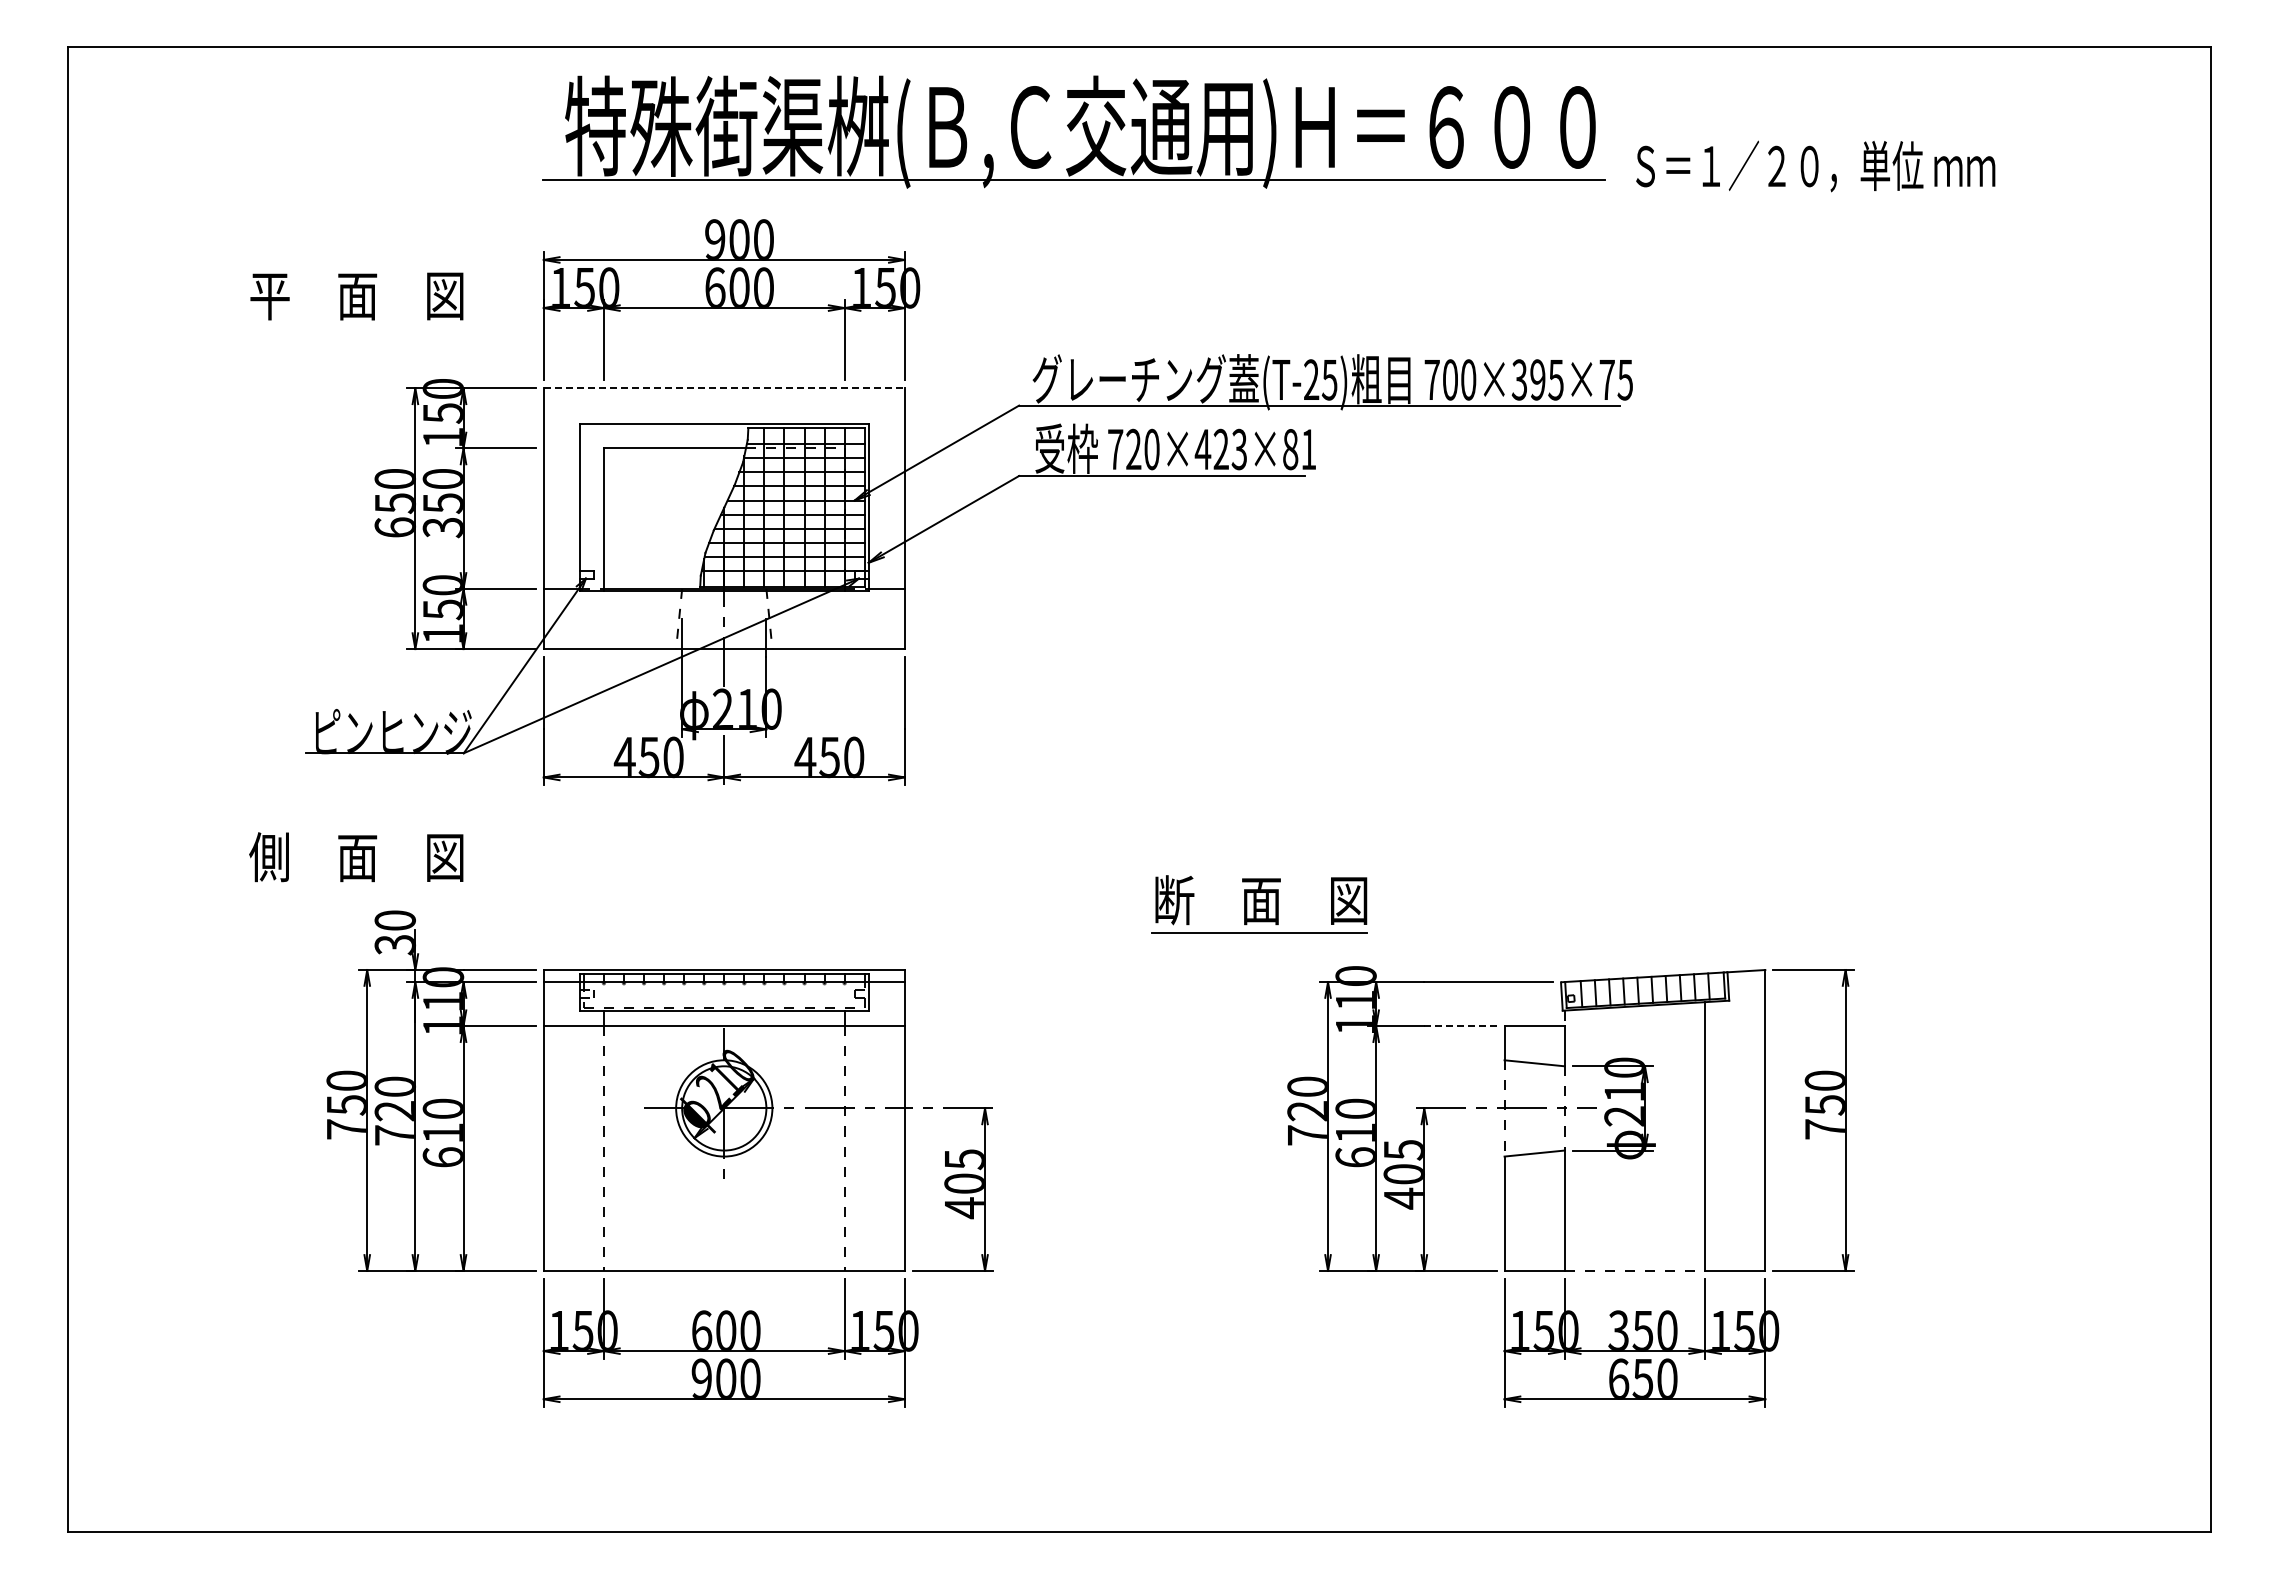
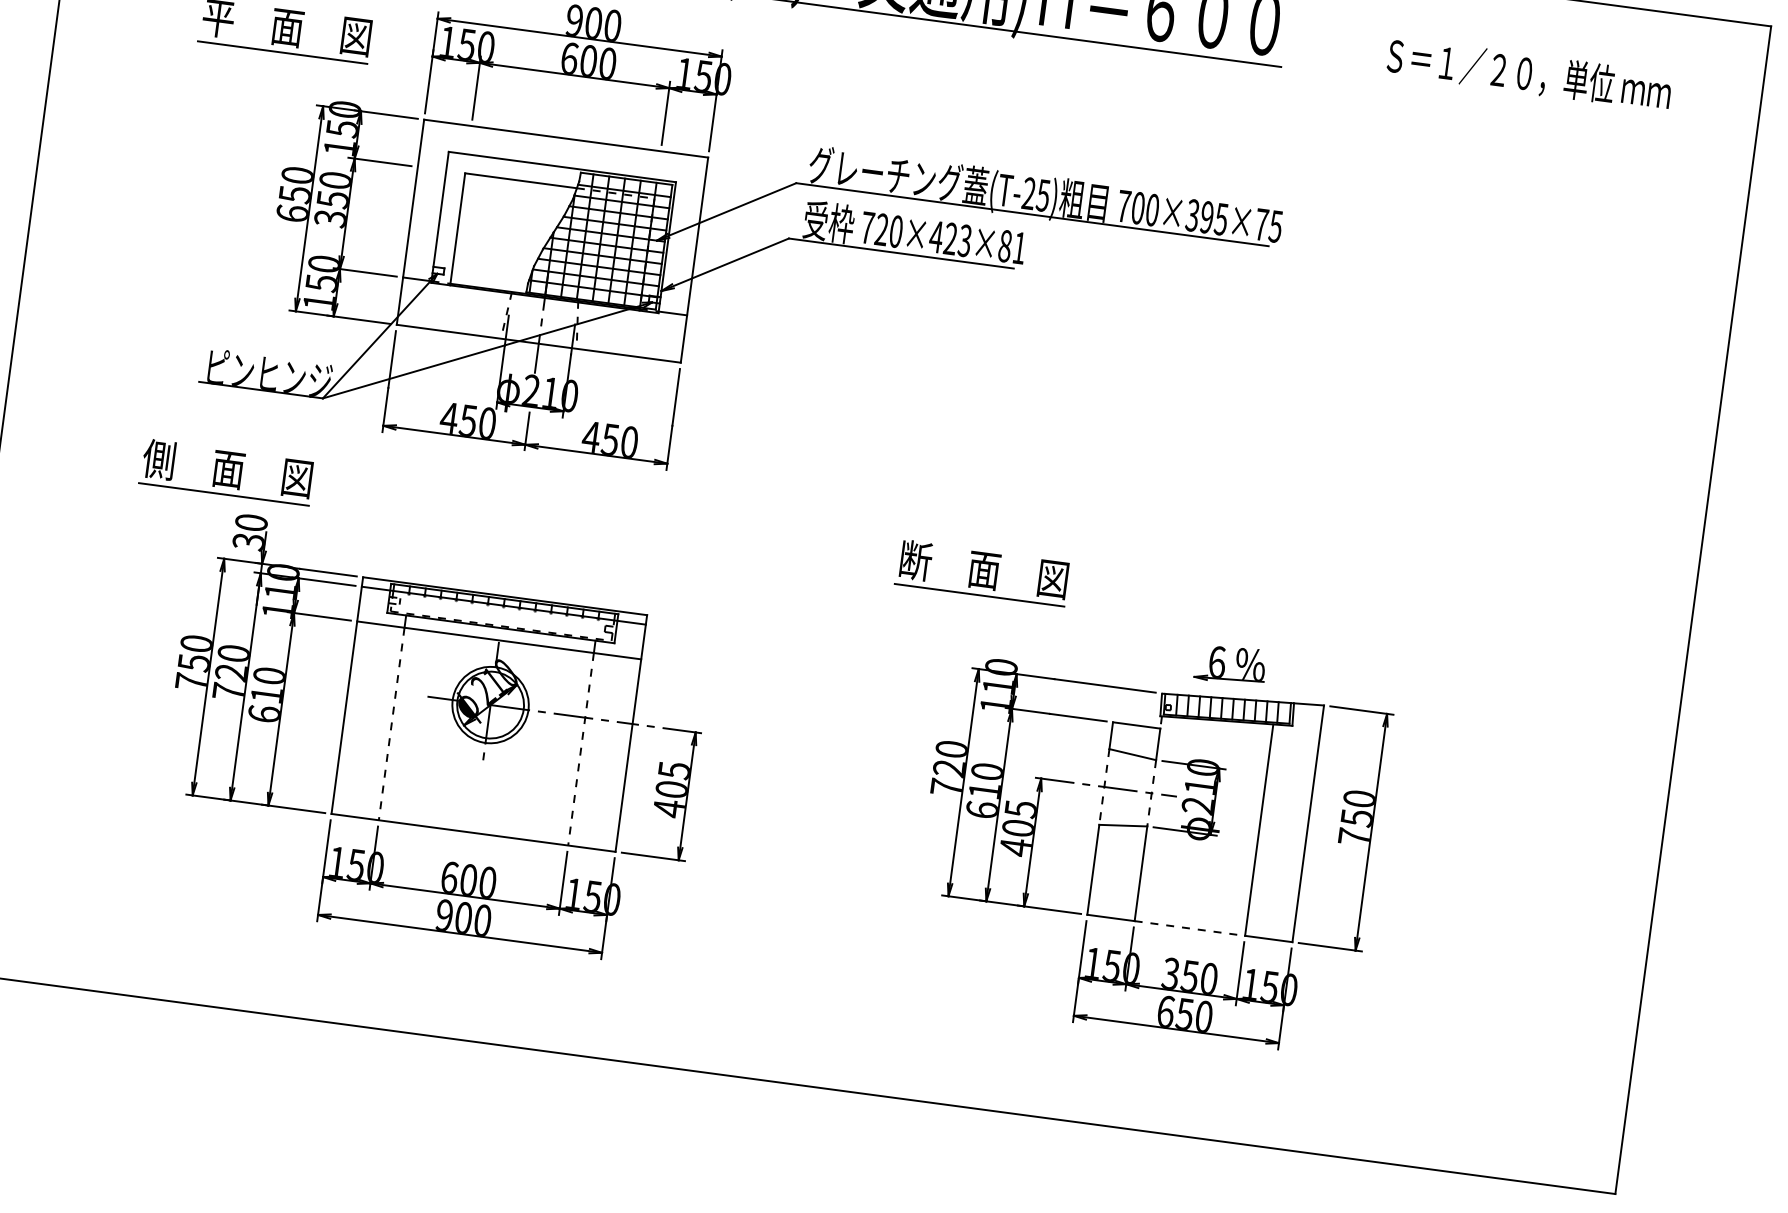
text: (1815, 166) -> (1529, 74), moved
line: (355, 328) -> (282, 52), added
line: (724, 388) -> (566, 138), dashed -> solid
line: (356, 889) -> (224, 494), added
part: (1259, 904) -> (982, 573), moved
part: (1634, 935) -> (1224, 664), added
line: (1460, 1026) -> (1078, 717), dashed -> solid

